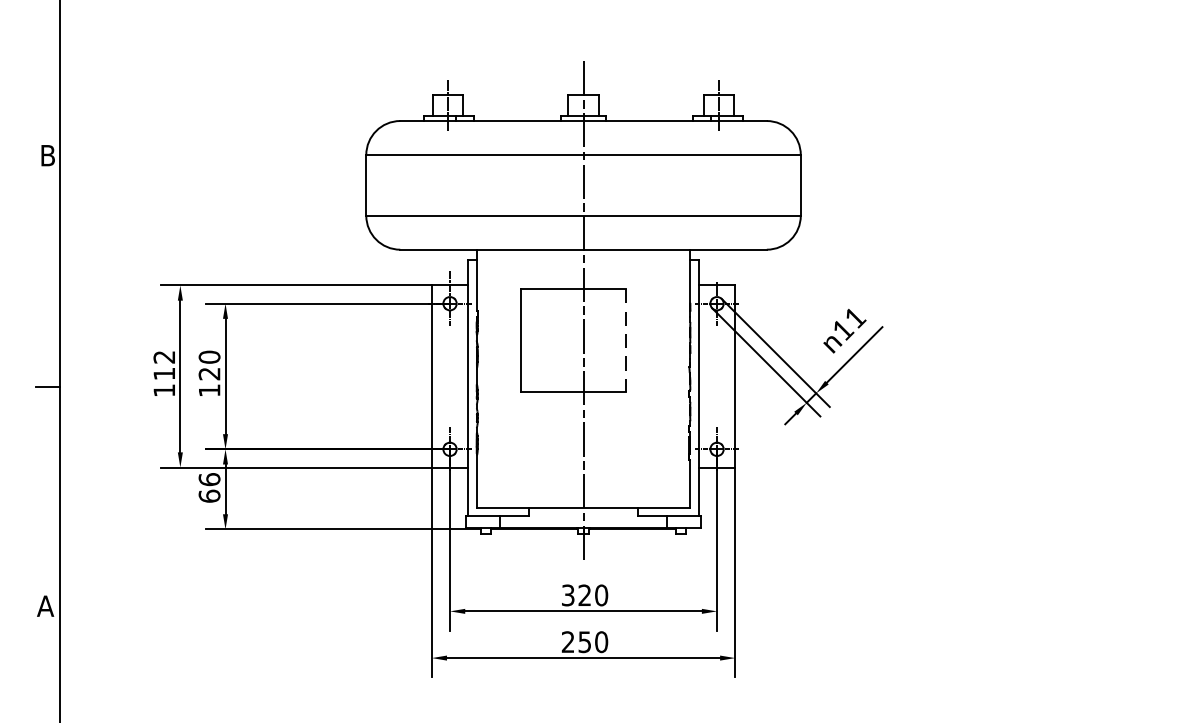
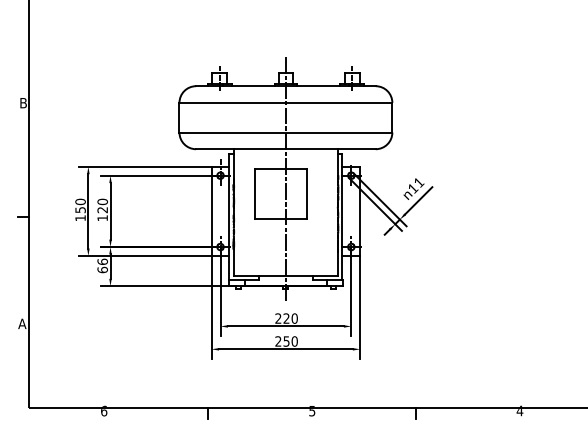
line: (625, 342) -> (306, 194), dashed -> solid
text: (164, 364) -> (80, 205), 112 -> 150
text: (568, 595) -> (278, 318), 320 -> 220

